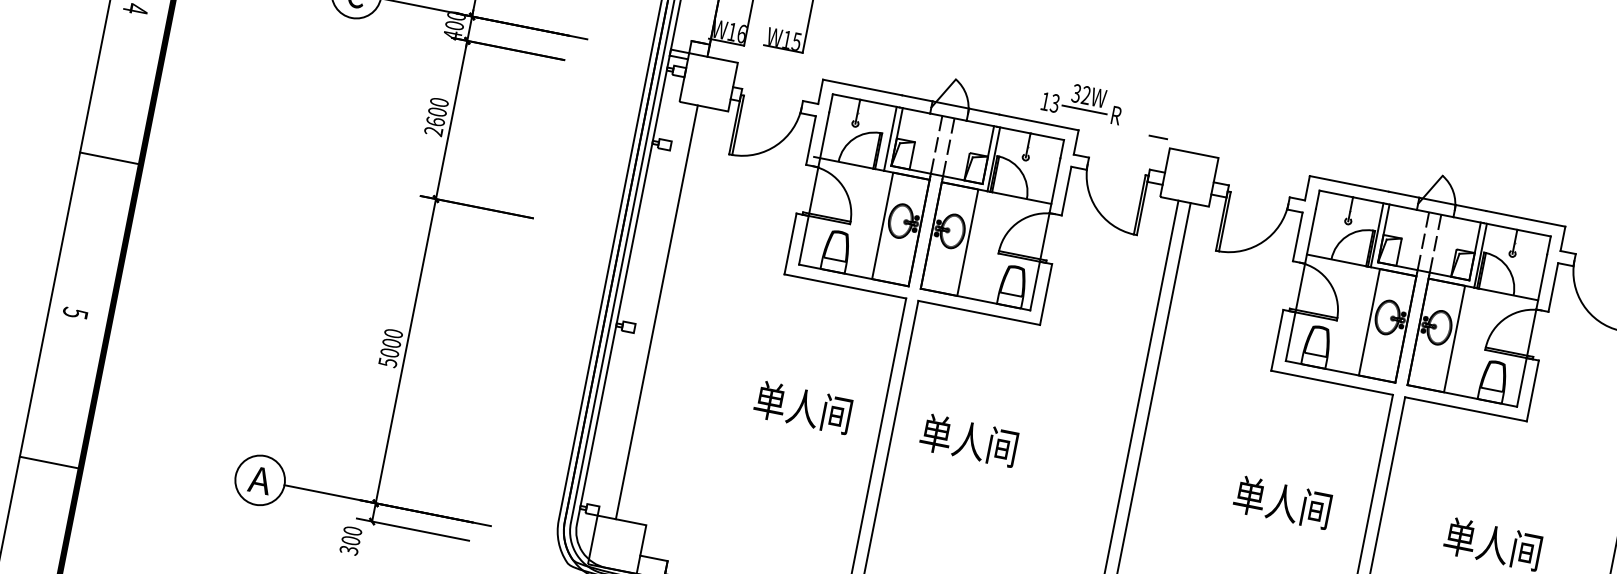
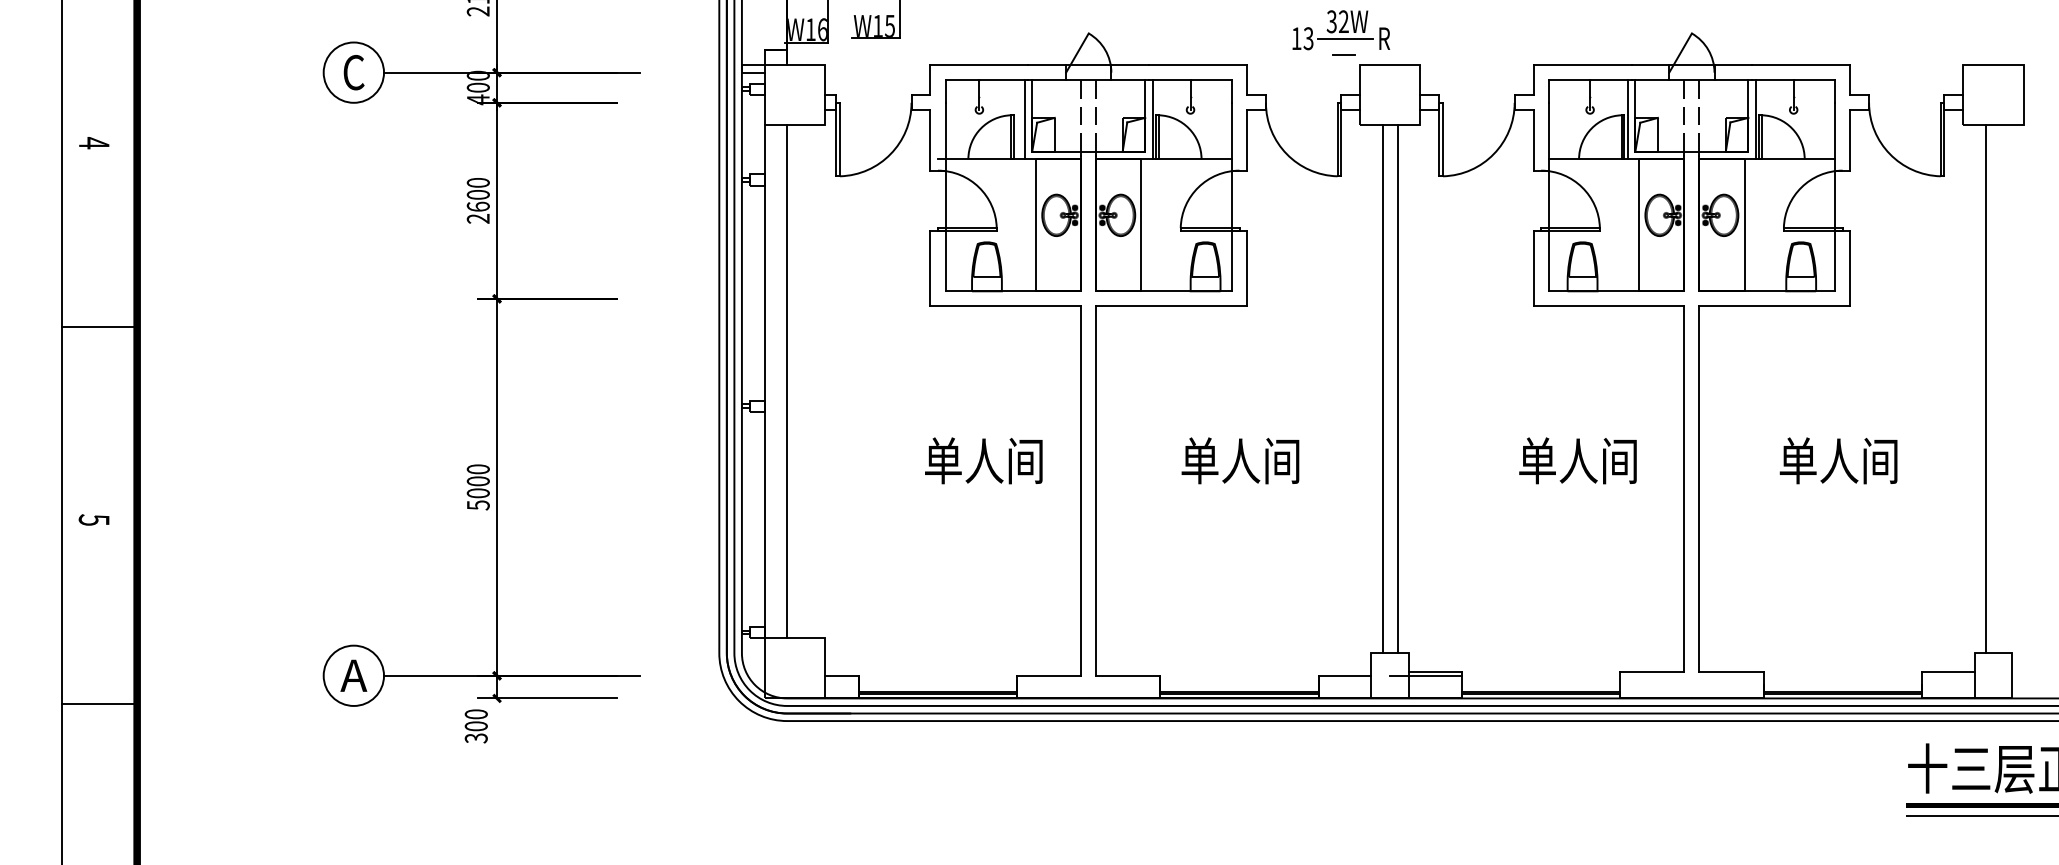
part: (1082, 102) -> (1341, 30), moved
line: (638, 308) -> (764, 381), added
text: (968, 440) -> (1240, 460), moved

